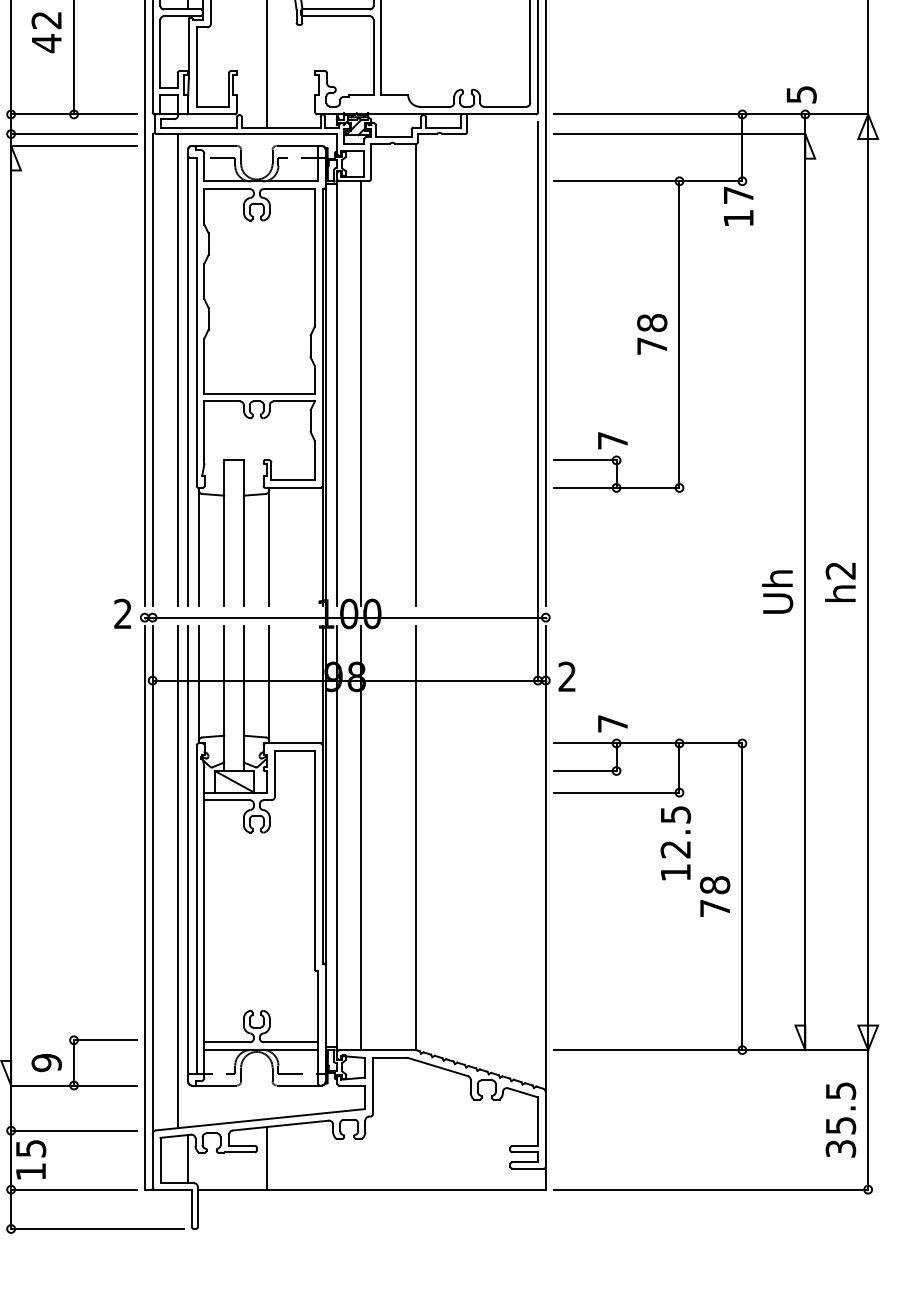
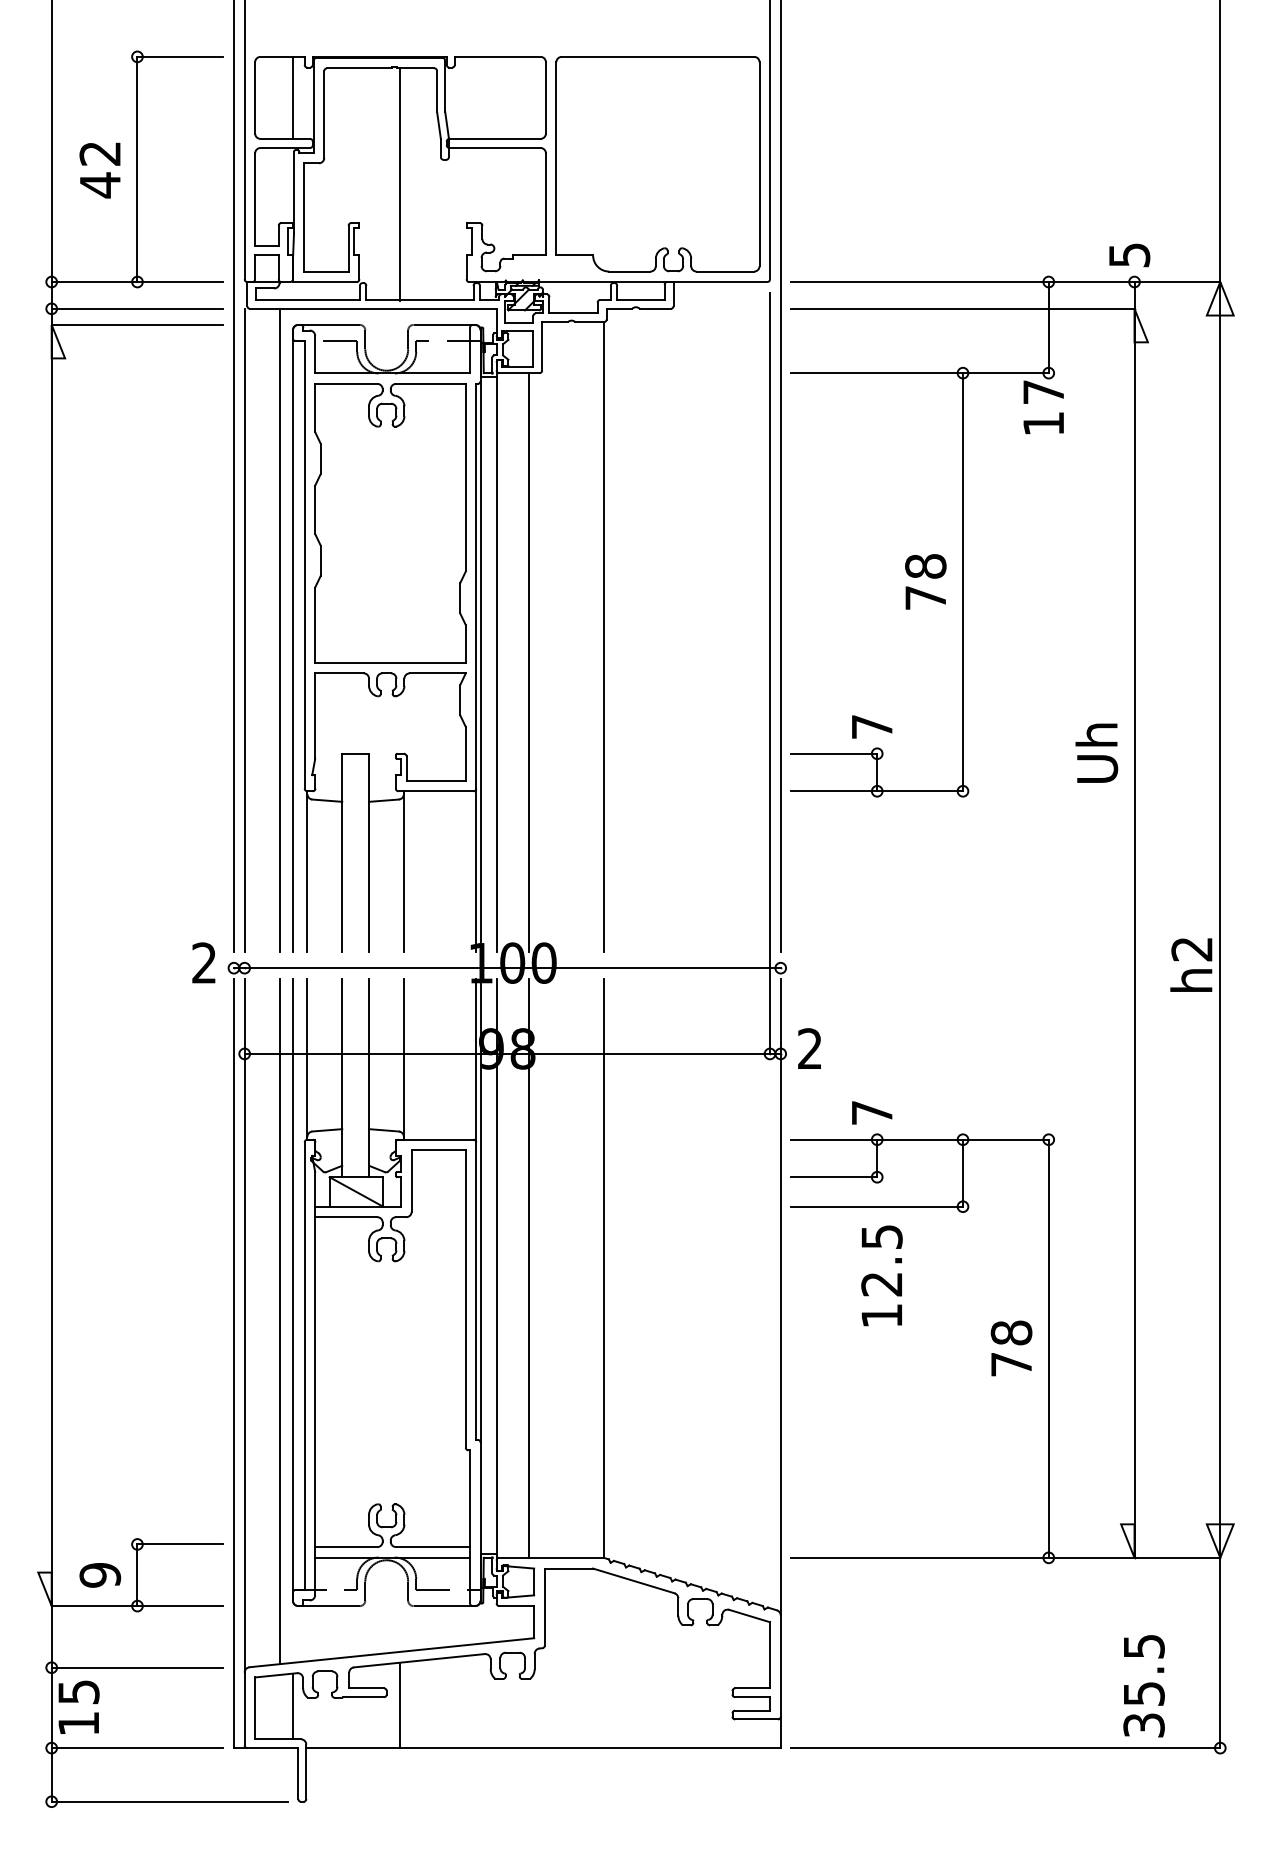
text: (840, 581) -> (1191, 964), moved
text: (777, 591) -> (1096, 752), moved
text: (675, 843) -> (881, 1275), moved
text: (840, 1120) -> (1143, 1686), moved

